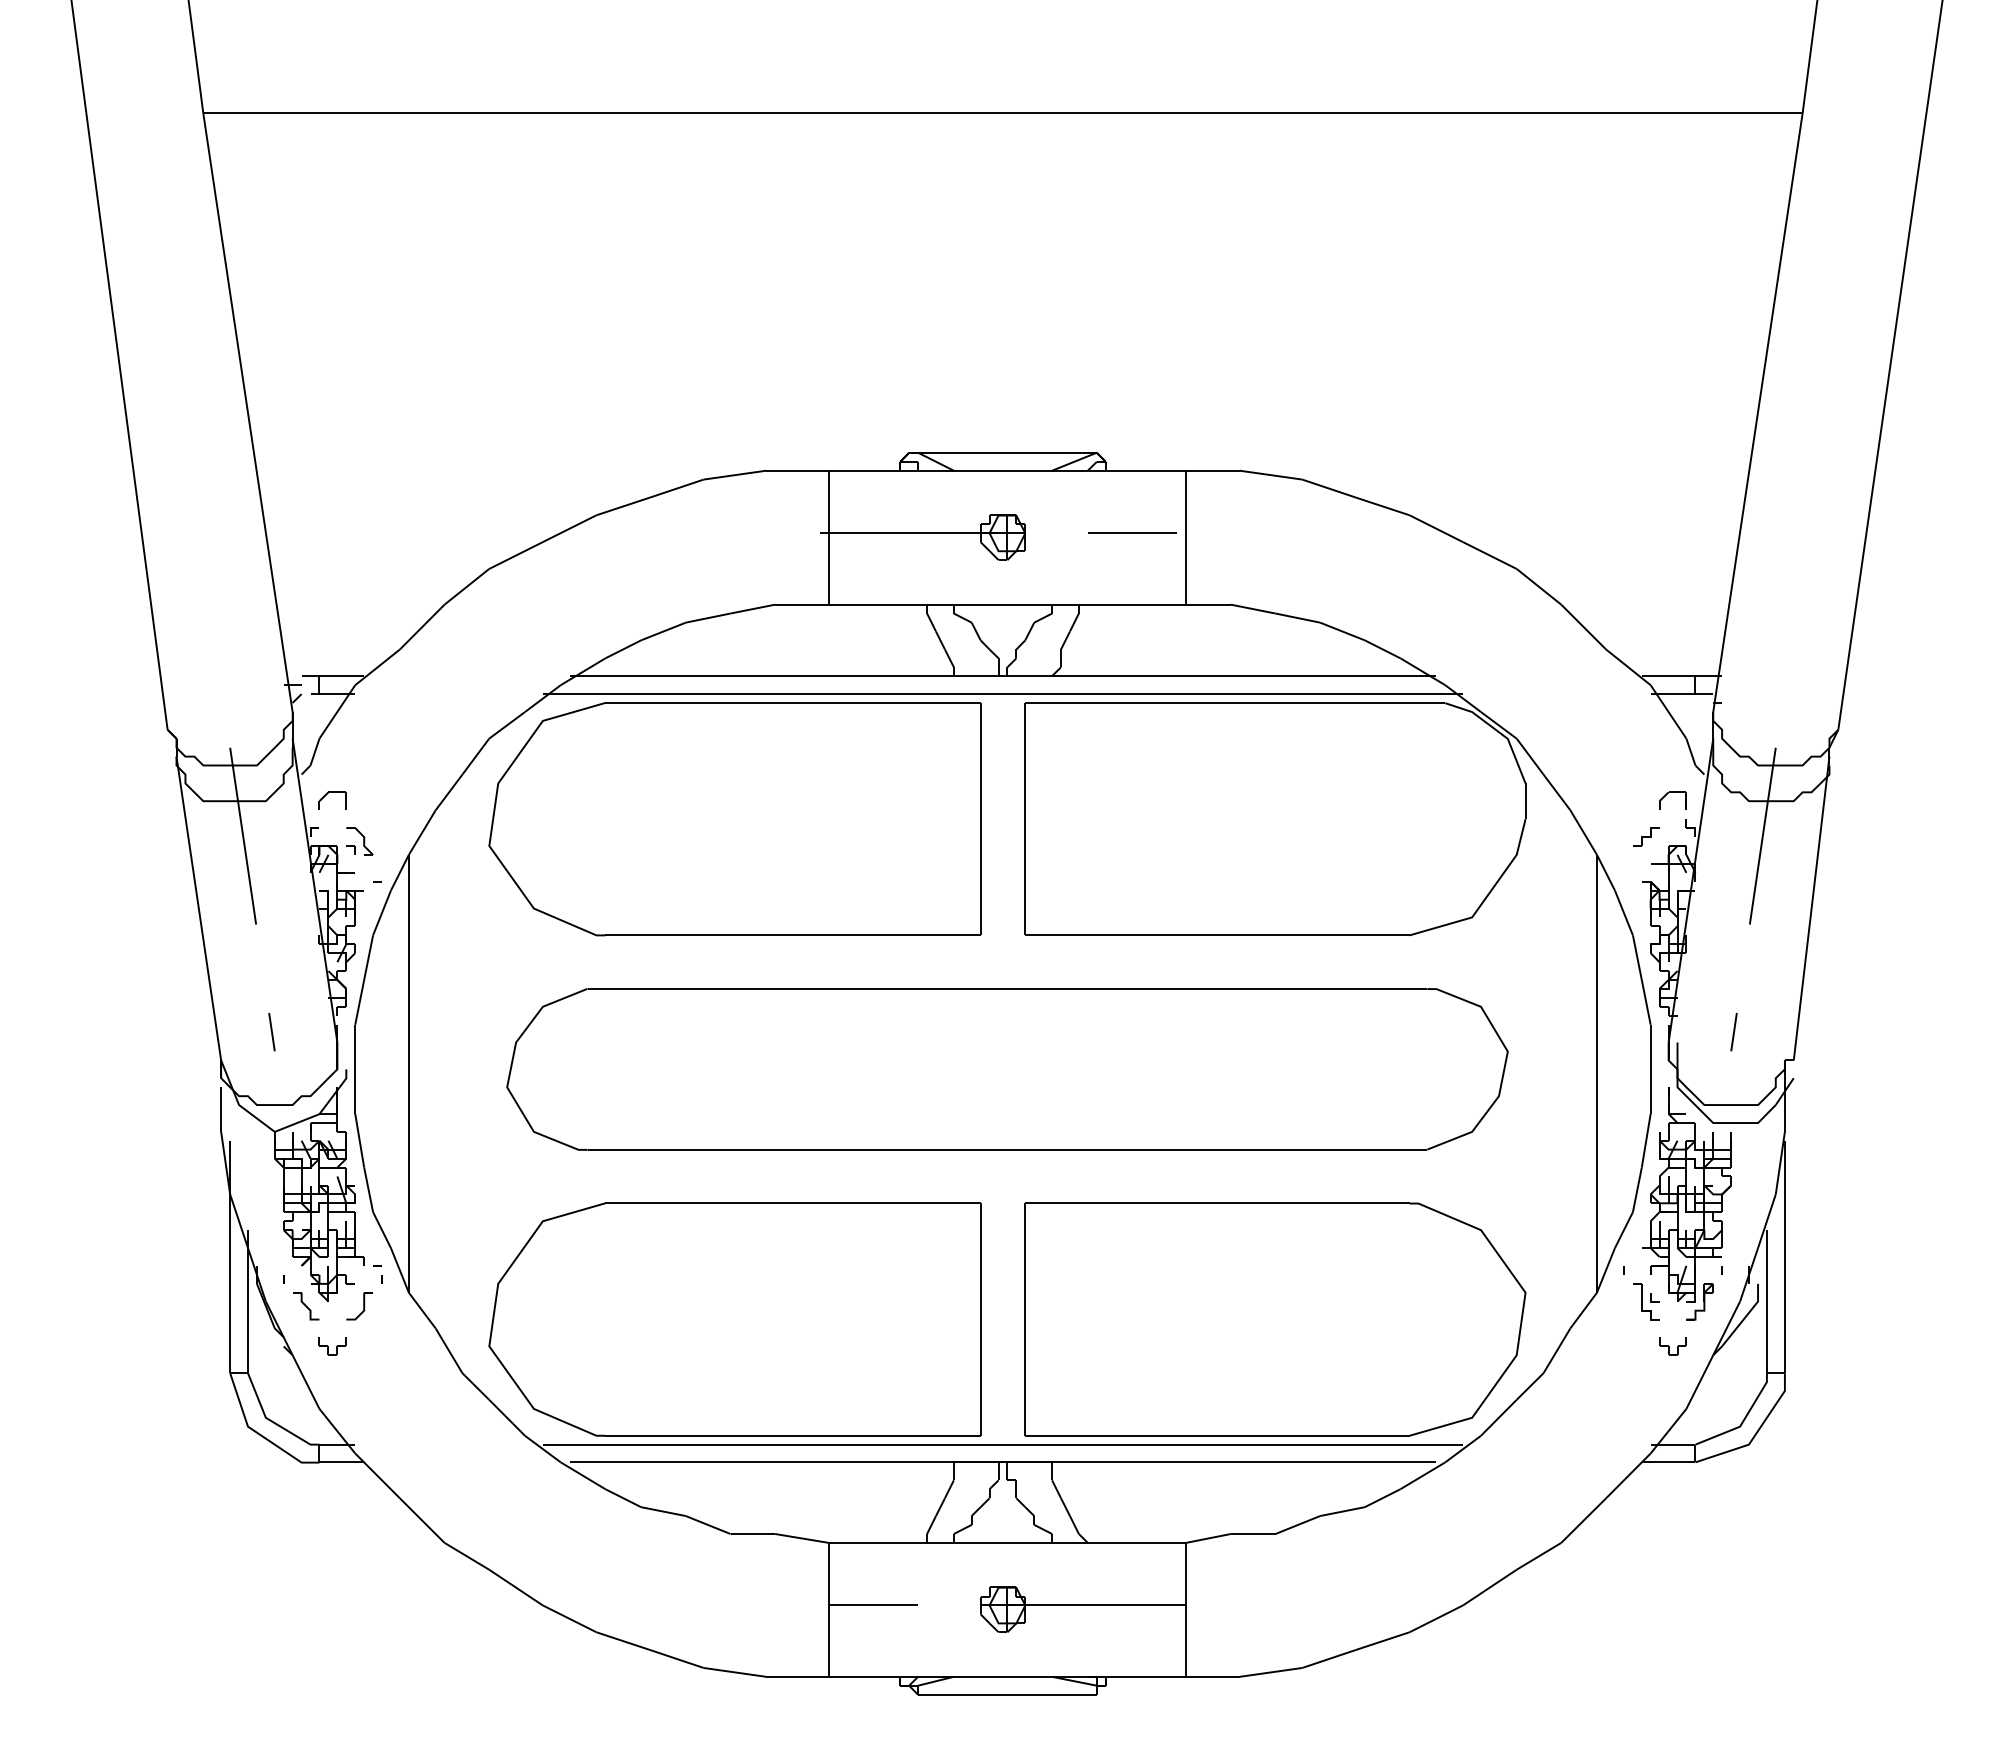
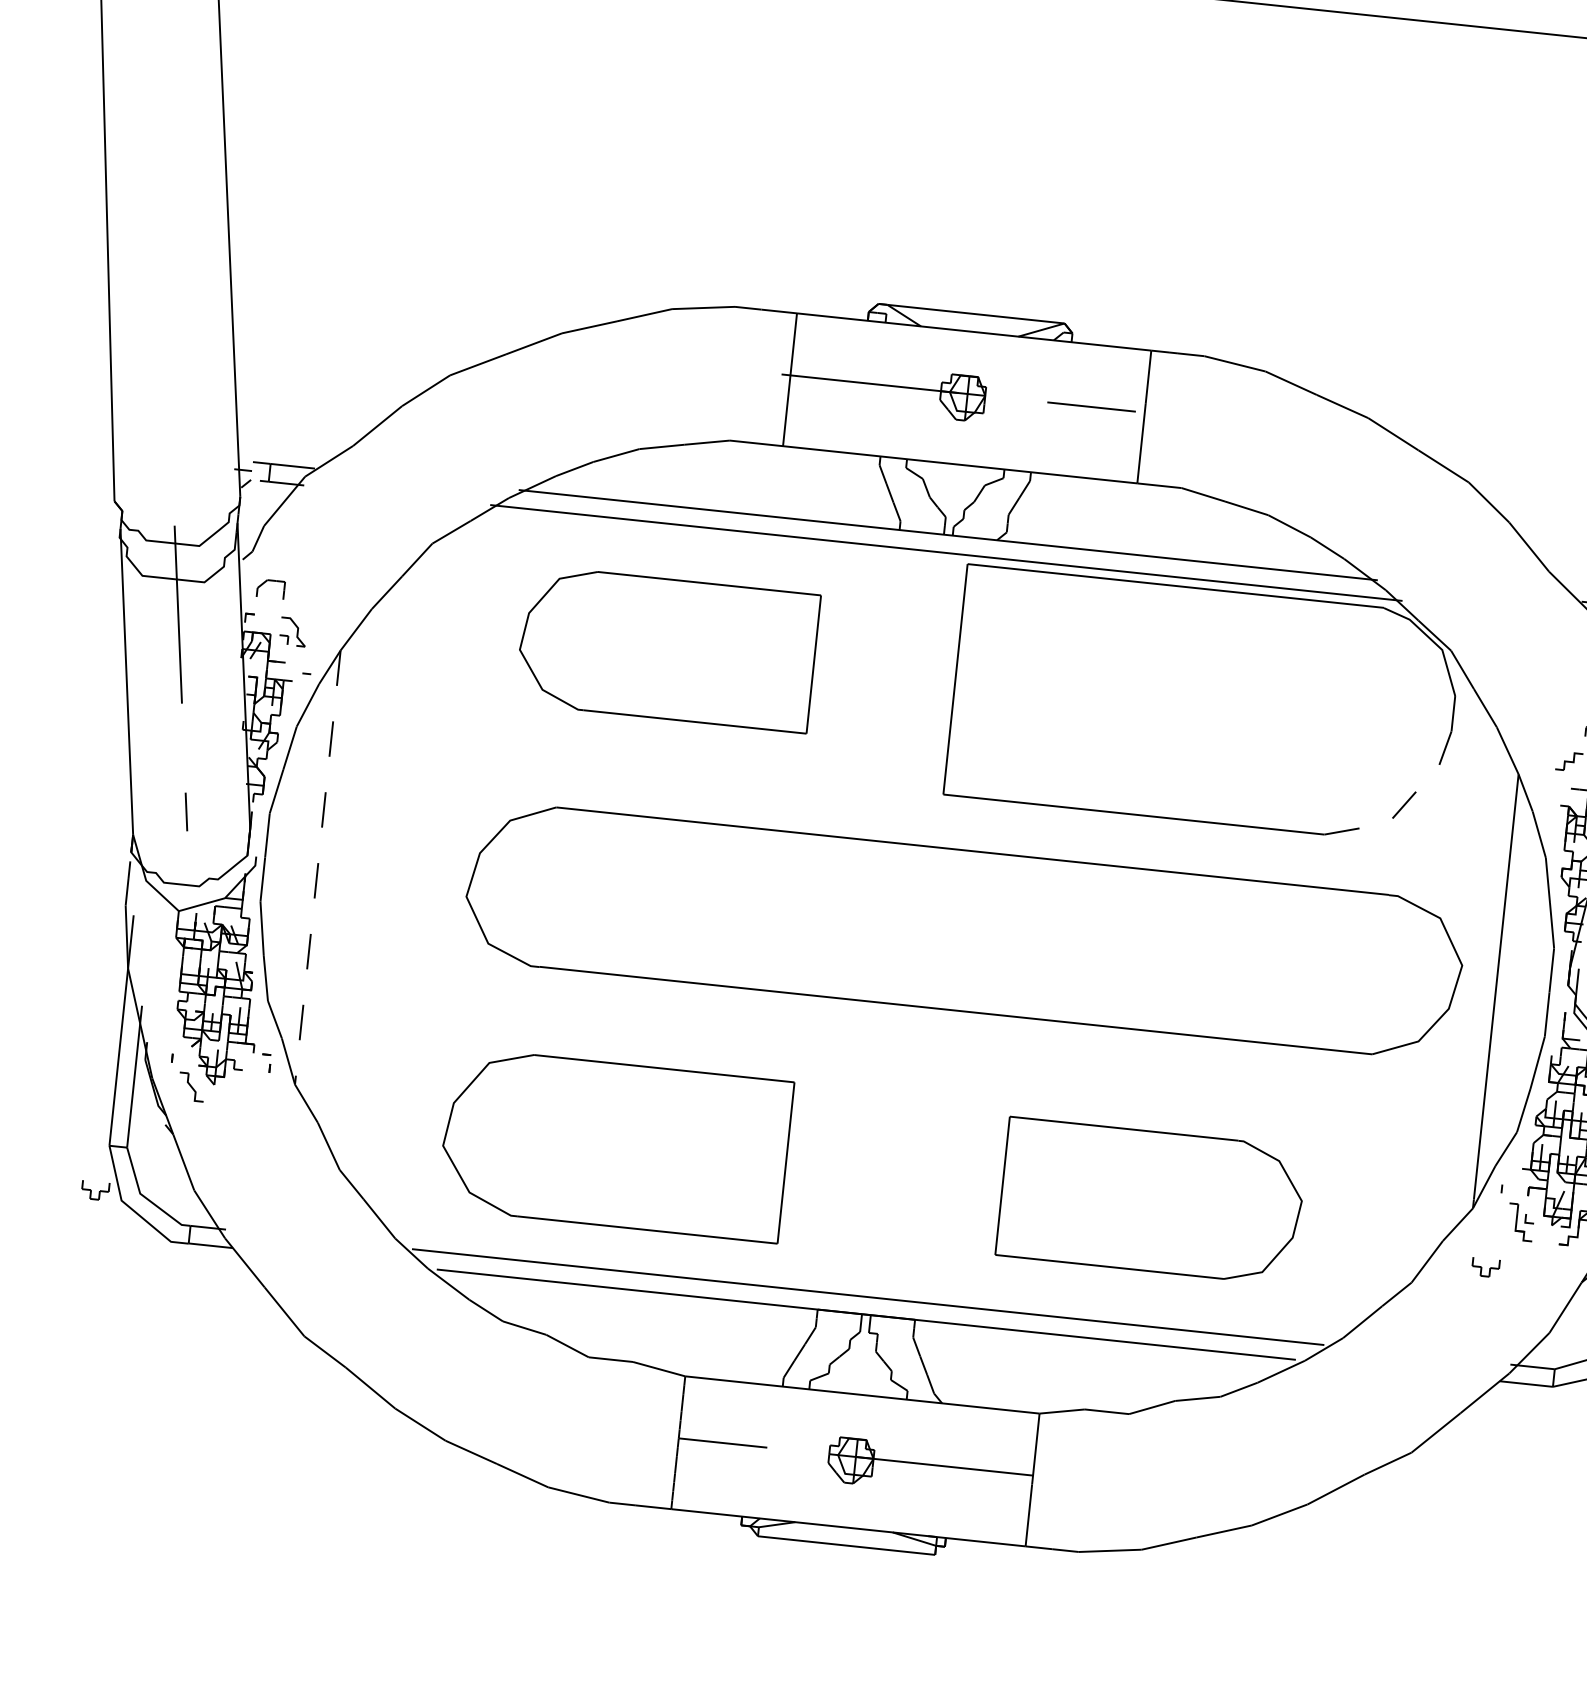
part: (734, 819) -> (667, 649), size x0.6
line: (1486, 897) -> (1404, 805), solid -> dashed
line: (408, 1069) -> (317, 863), solid -> dashed
part: (1007, 1069) -> (964, 931), moved
part: (359, 1306) -> (244, 1093), removed
part: (734, 1319) -> (615, 1145), size x0.7
part: (1275, 1319) -> (1151, 1201), size x0.6
part: (332, 1346) -> (95, 1190), moved
part: (1672, 1346) -> (1485, 1267), moved

